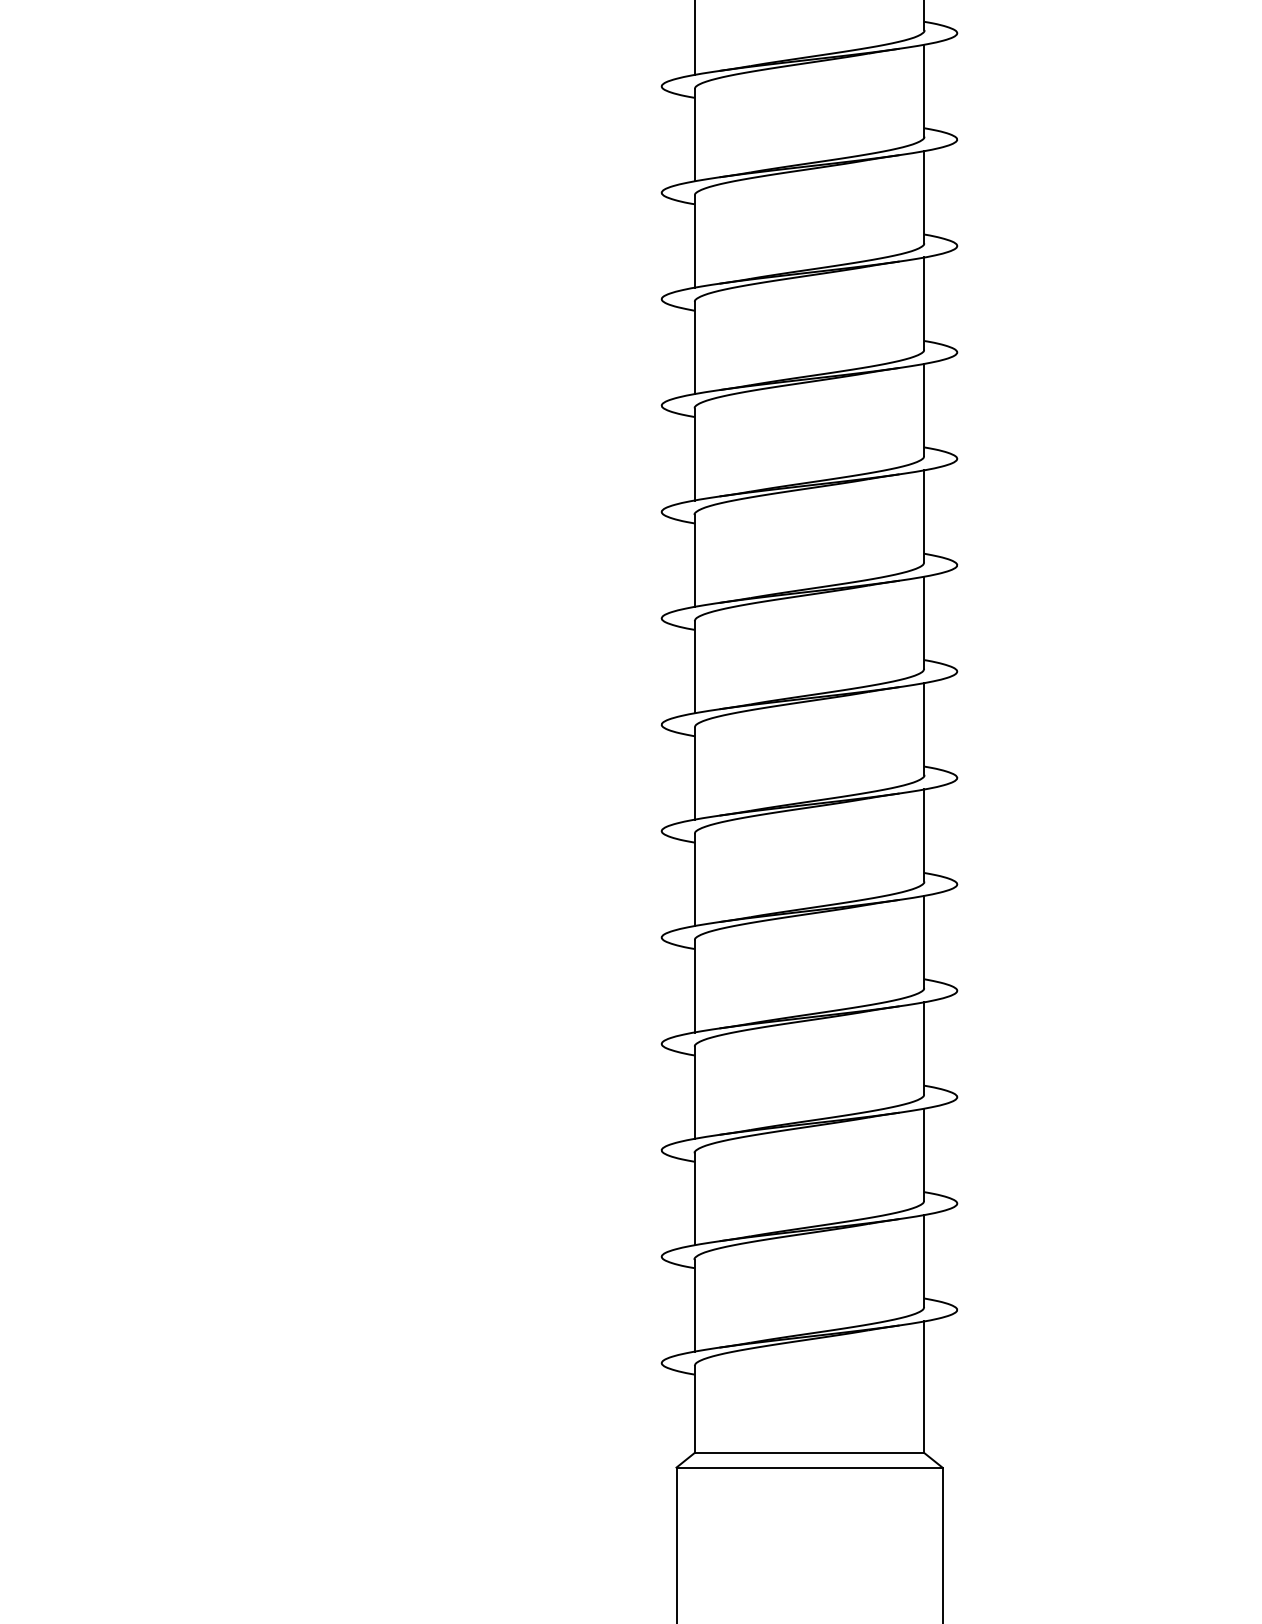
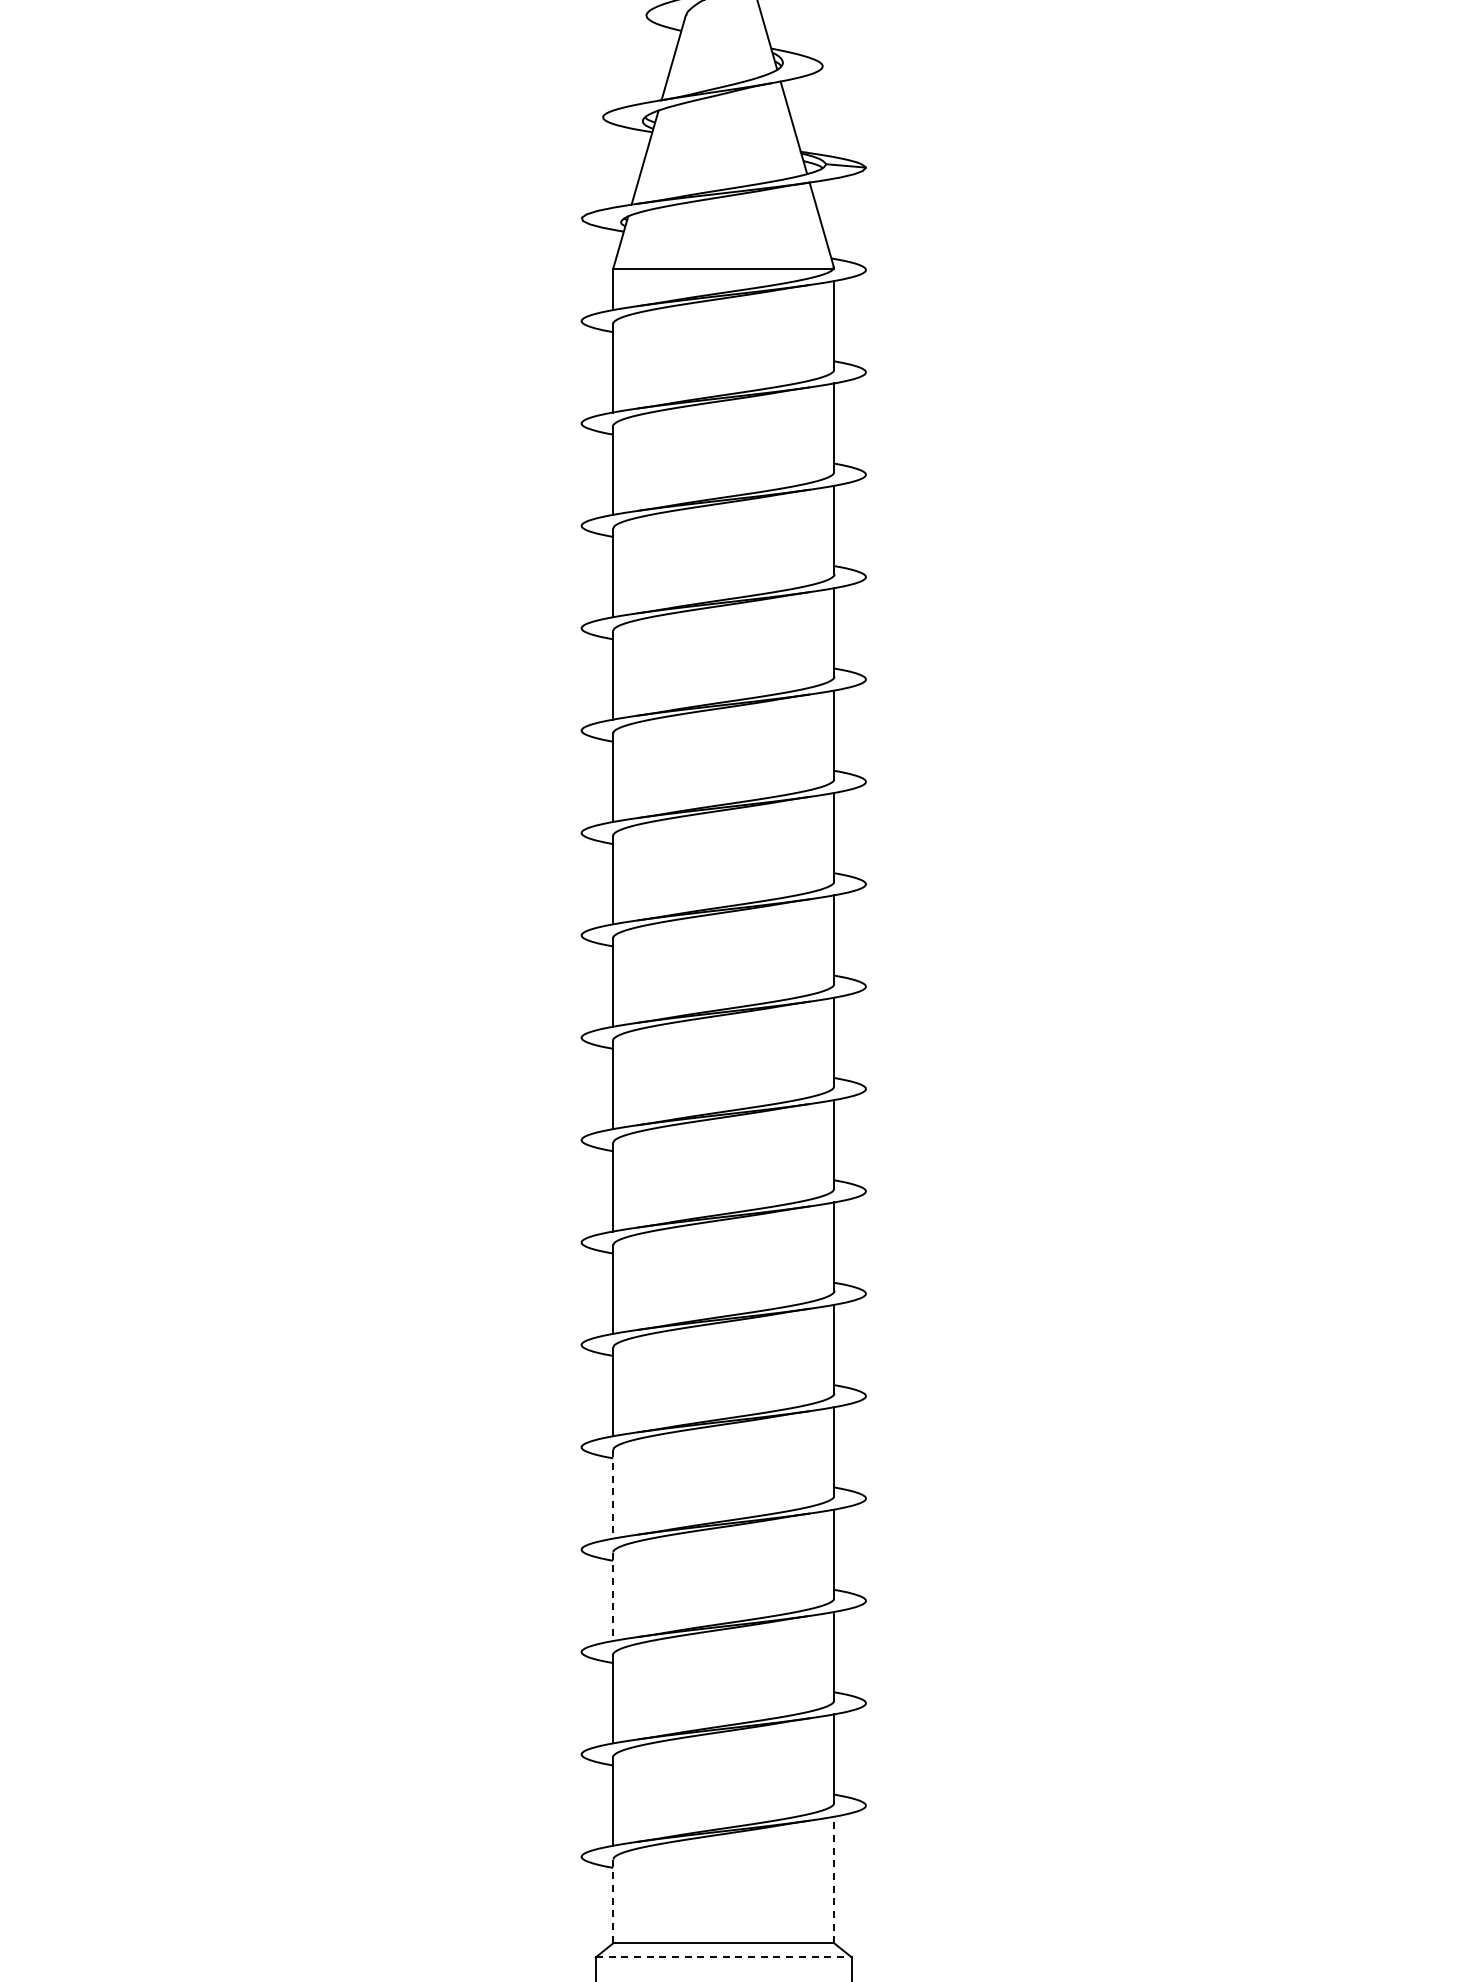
line: (694, 986) -> (613, 1494), solid -> dashed
line: (694, 1093) -> (613, 1597), solid -> dashed
line: (924, 1386) -> (834, 1879), solid -> dashed
line: (694, 1409) -> (613, 1901), solid -> dashed
line: (809, 1467) -> (723, 1957), solid -> dashed

